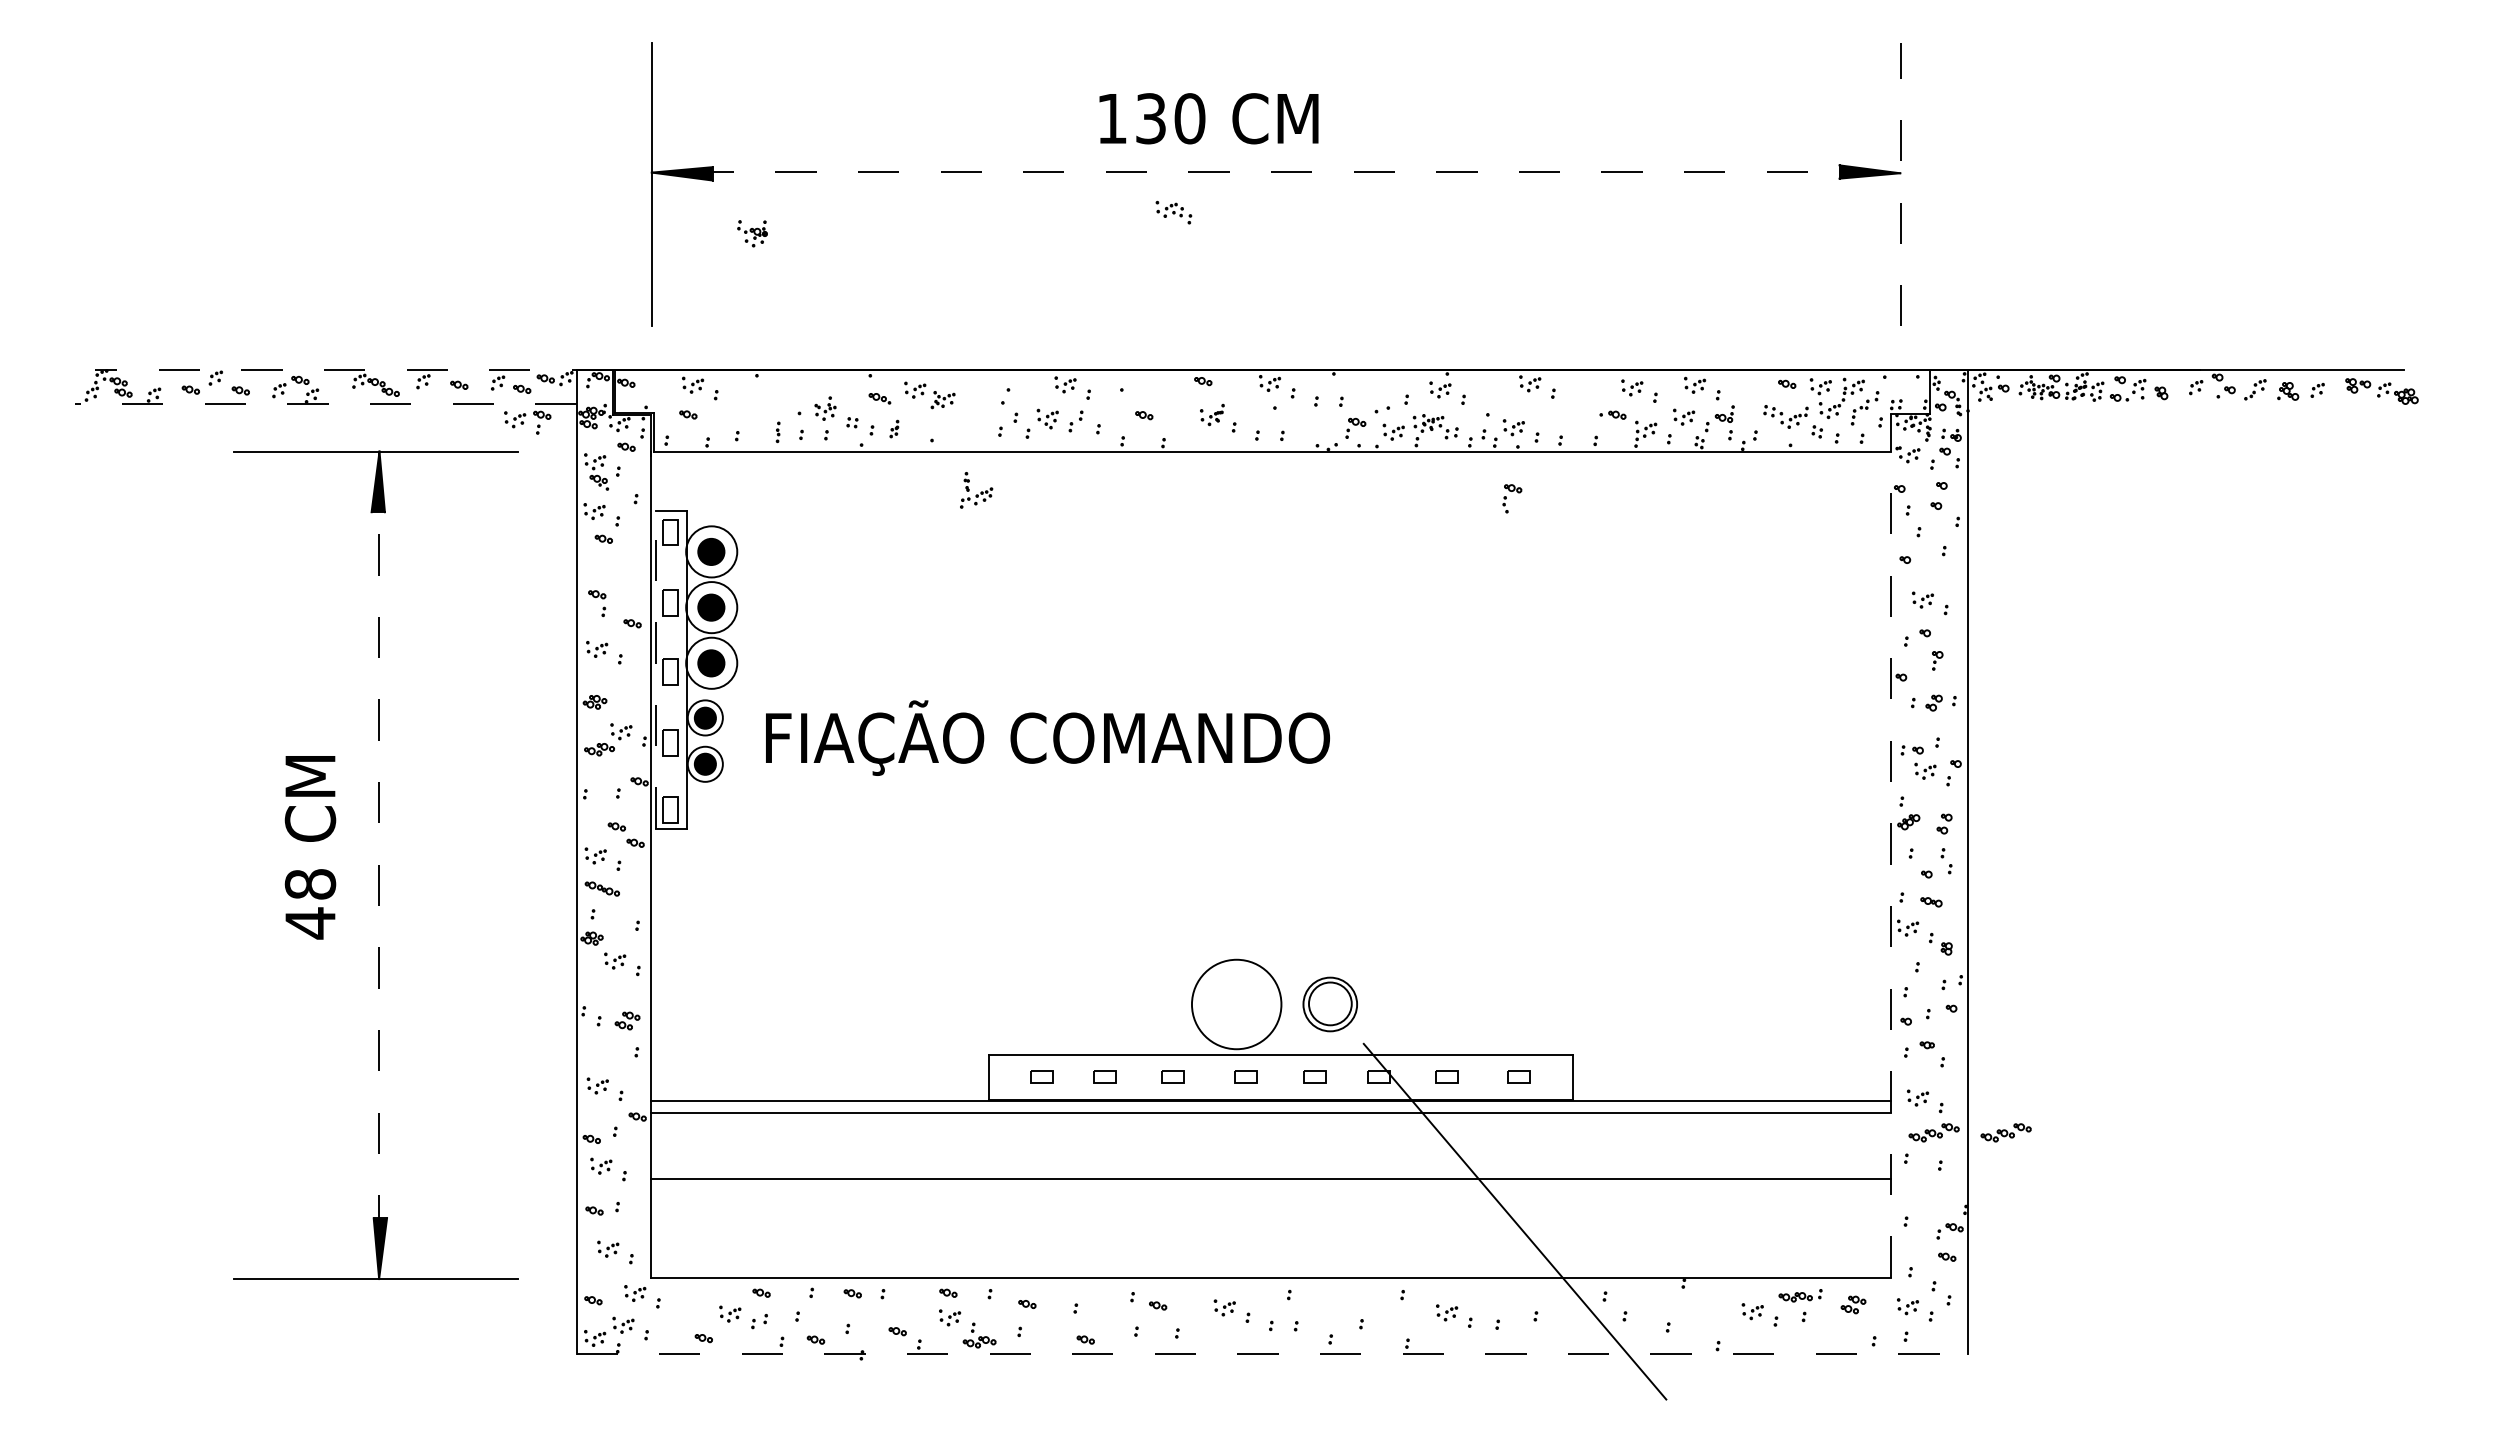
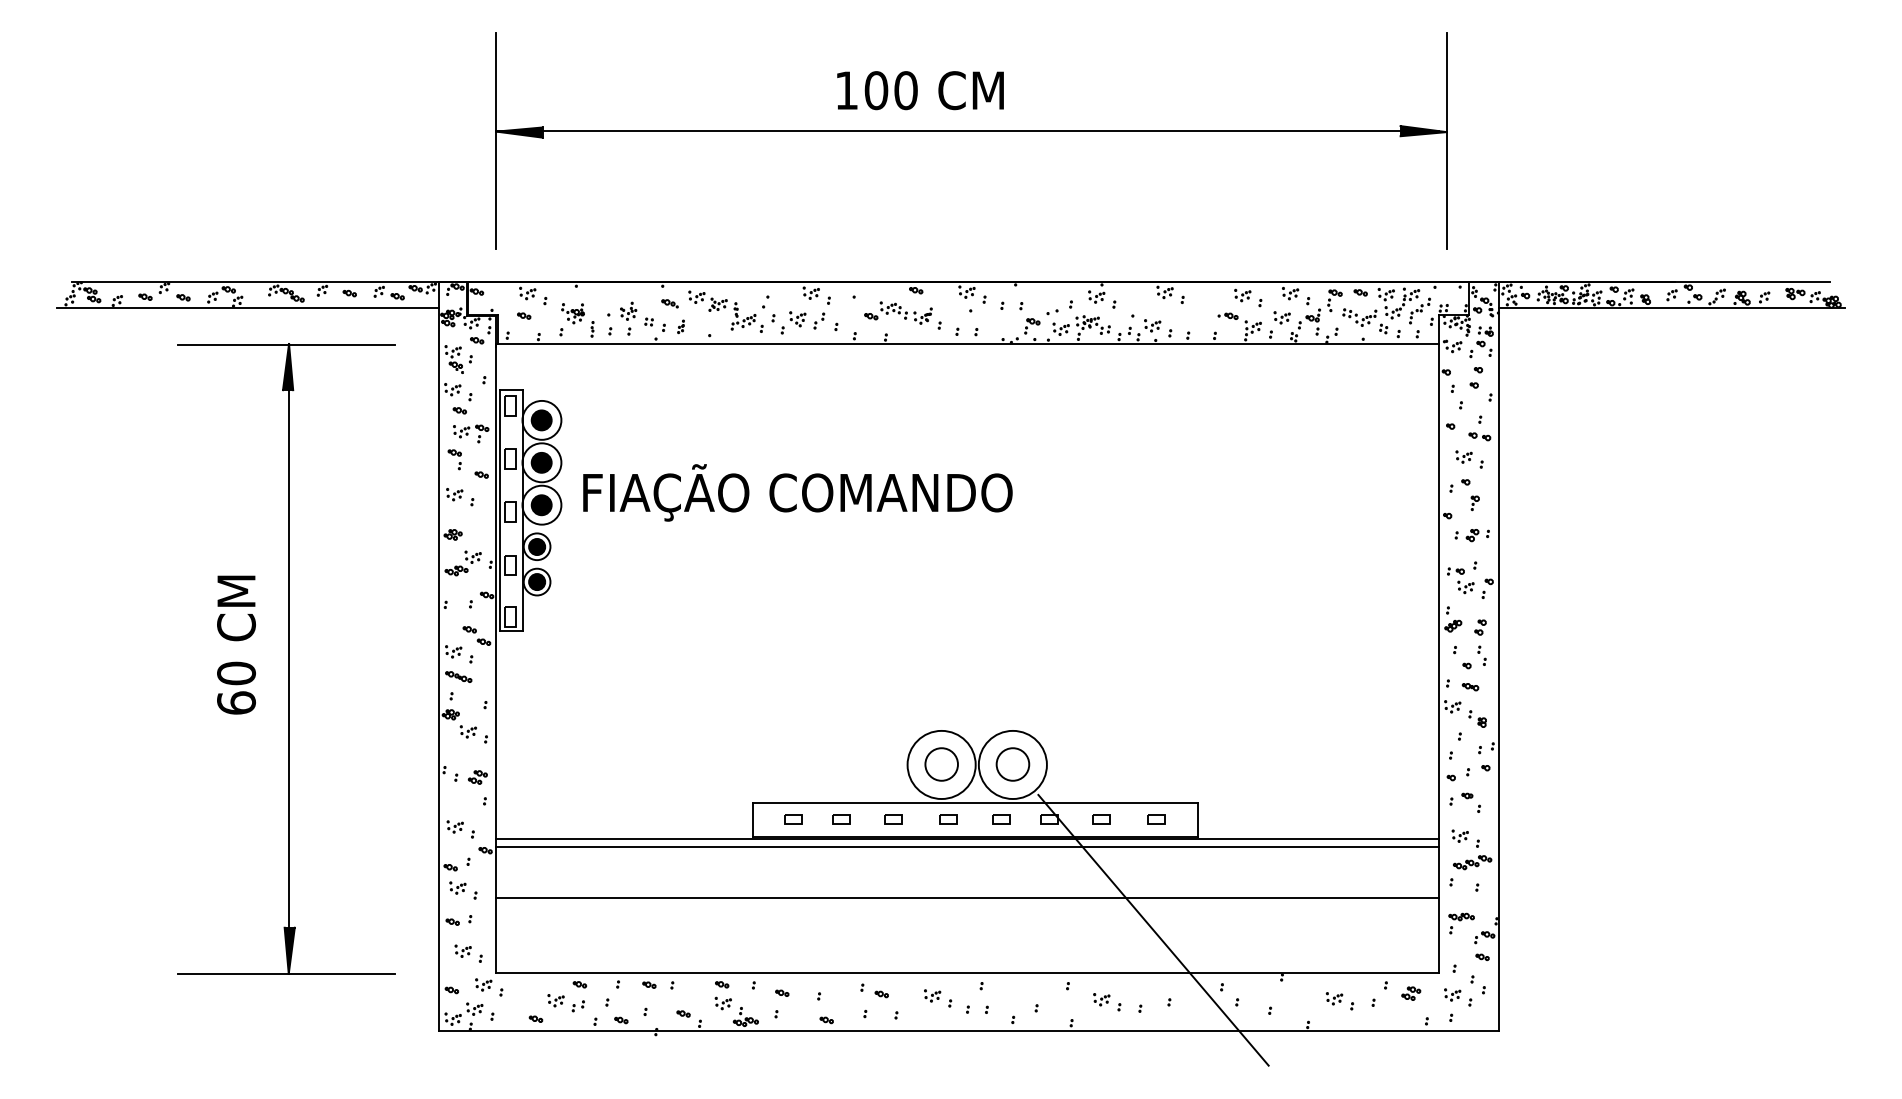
text: (1150, 118) -> (876, 90), 130 -> 100
line: (1271, 172) -> (968, 131), dashed -> solid
line: (1900, 184) -> (1446, 140), dashed -> solid
part: (1173, 212) -> (893, 310), moved
part: (752, 233) -> (573, 313), moved
line: (353, 369) -> (269, 281), dashed -> solid
line: (325, 404) -> (247, 308), dashed -> solid
line: (2195, 404) -> (1671, 308), added
part: (527, 422) -> (471, 433), moved
part: (976, 490) -> (743, 316), moved
part: (1512, 498) -> (1335, 300), moved
part: (1943, 573) -> (1479, 436), added
line: (656, 670) -> (499, 510), dashed -> solid
text: (1047, 737) -> (797, 492), moved
line: (1890, 845) -> (1439, 643), dashed -> solid
line: (379, 865) -> (289, 659), dashed -> solid
text: (310, 904) -> (236, 688), 48 -> 60
circle: (1236, 1003) -> (941, 764), added
circle: (1330, 1004) -> (1013, 764), size x1.67
part: (2005, 1132) -> (1526, 862), removed
part: (1795, 1297) -> (1461, 917), moved
line: (1272, 1354) -> (968, 1031), dashed -> solid

